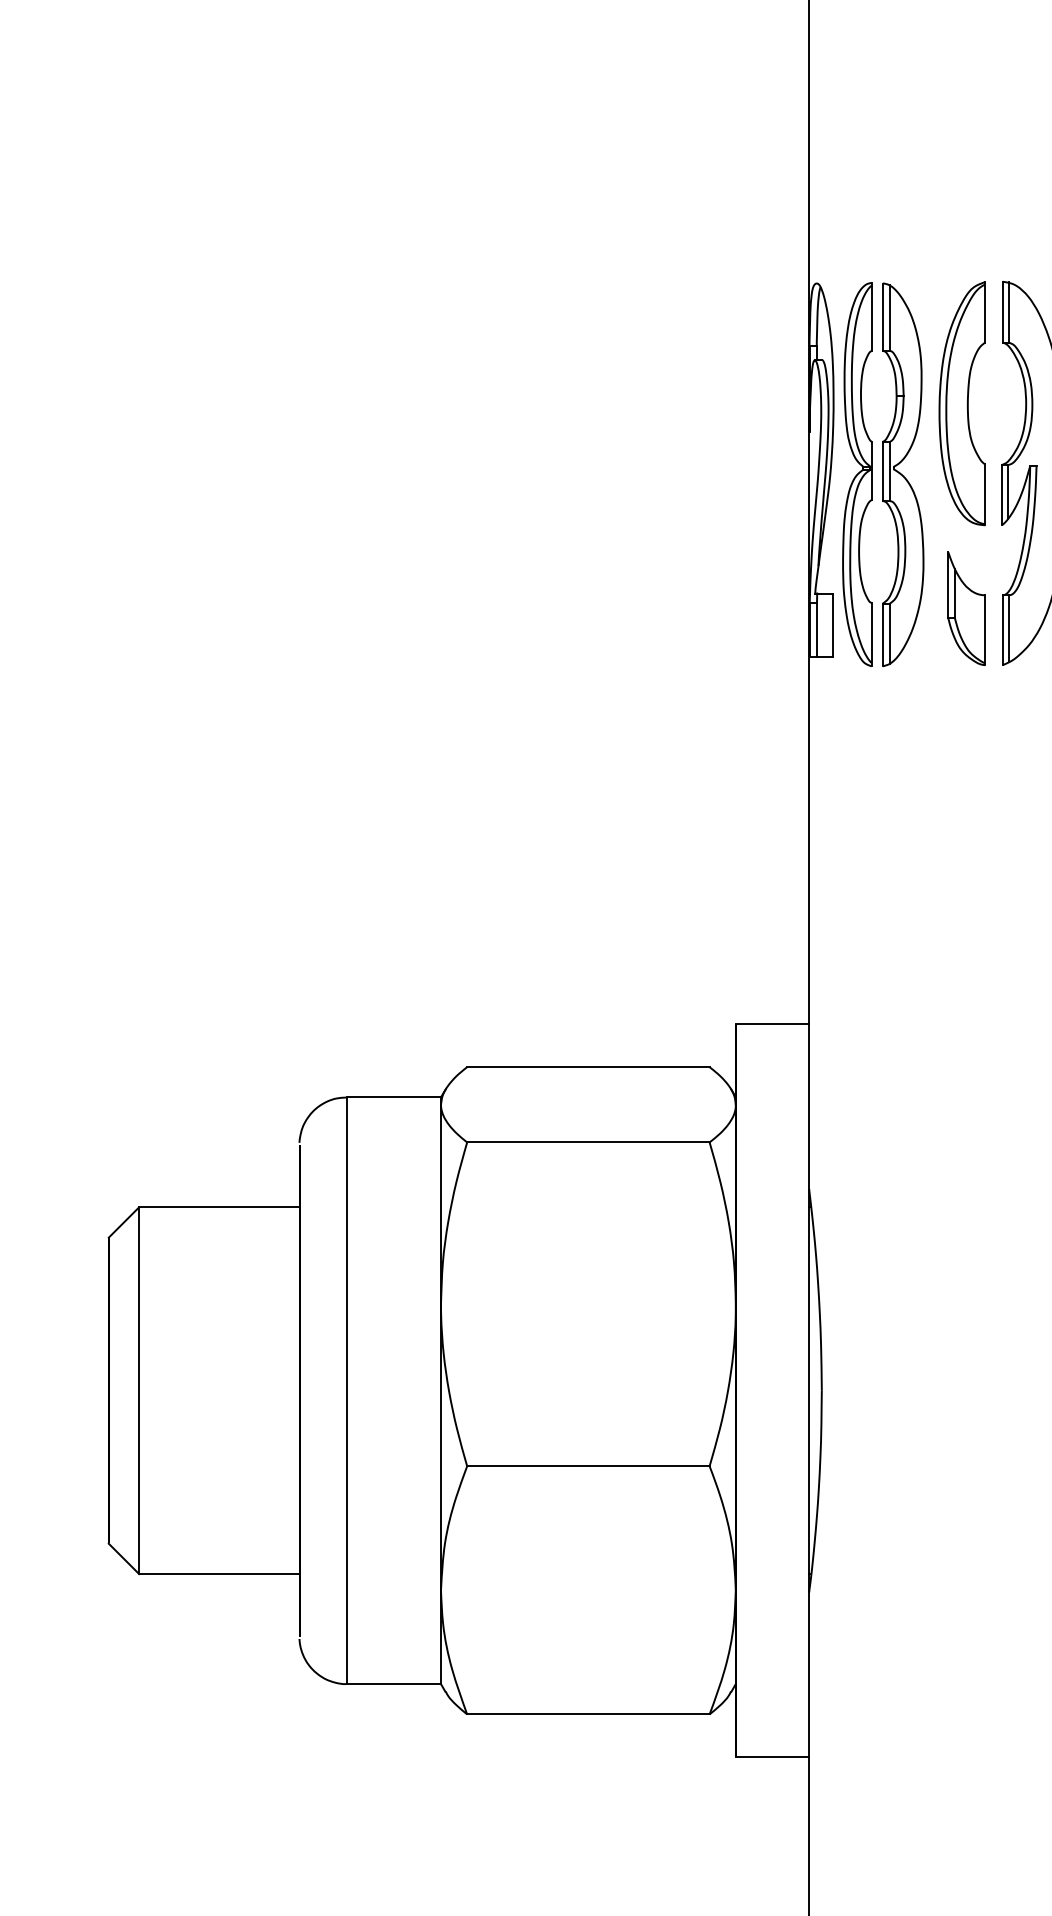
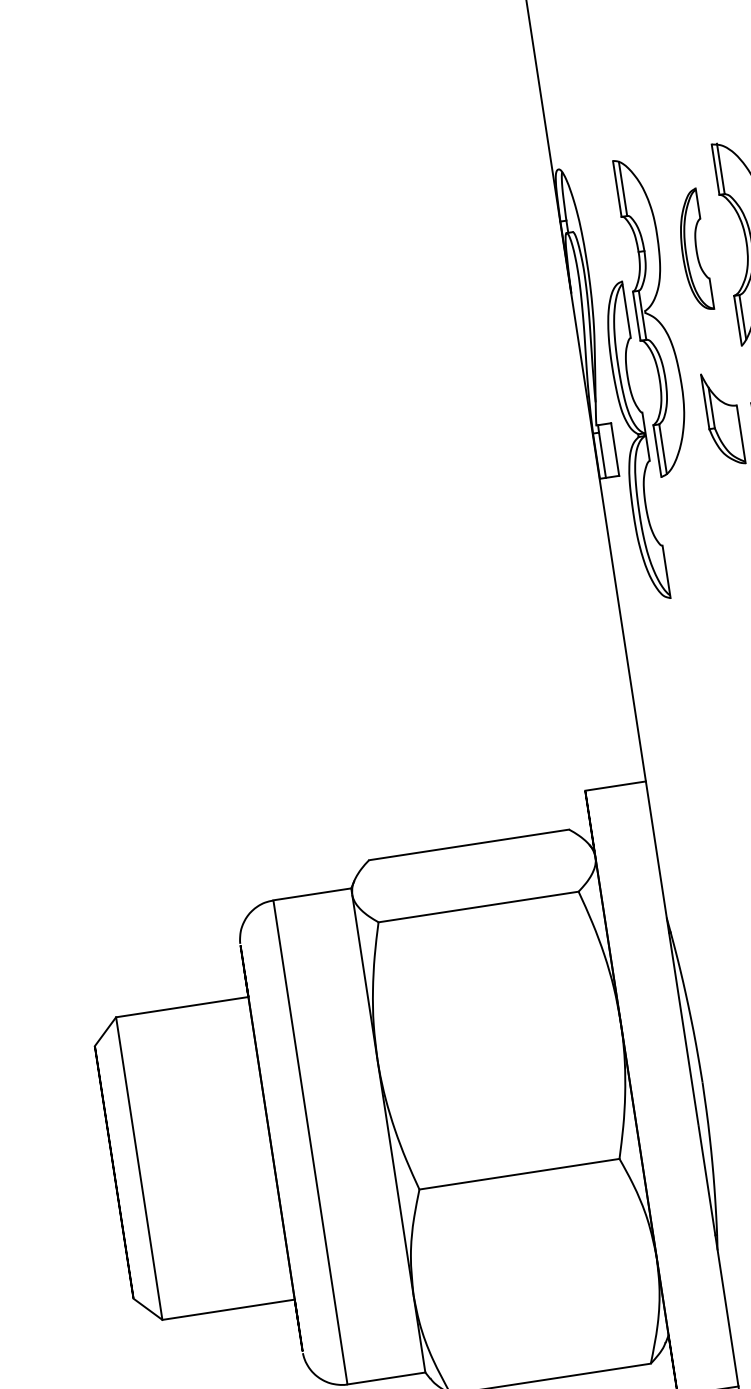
part: (961, 403) -> (693, 250), size x0.6
part: (857, 474) -> (634, 441), moved

